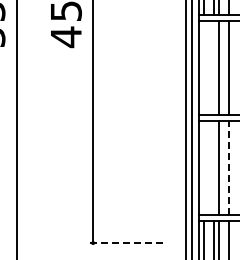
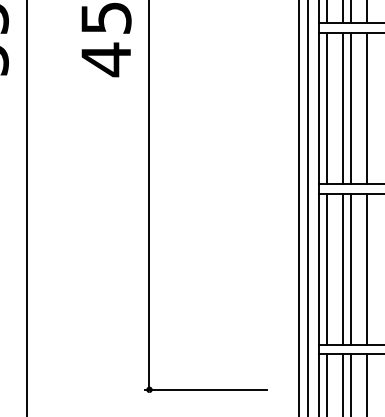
line: (203, 67) -> (326, 108), added
line: (213, 67) -> (342, 108), added
line: (203, 167) -> (326, 268), added
line: (213, 167) -> (342, 268), added
line: (228, 167) -> (366, 268), dashed -> solid
line: (128, 243) -> (206, 390), dashed -> solid

